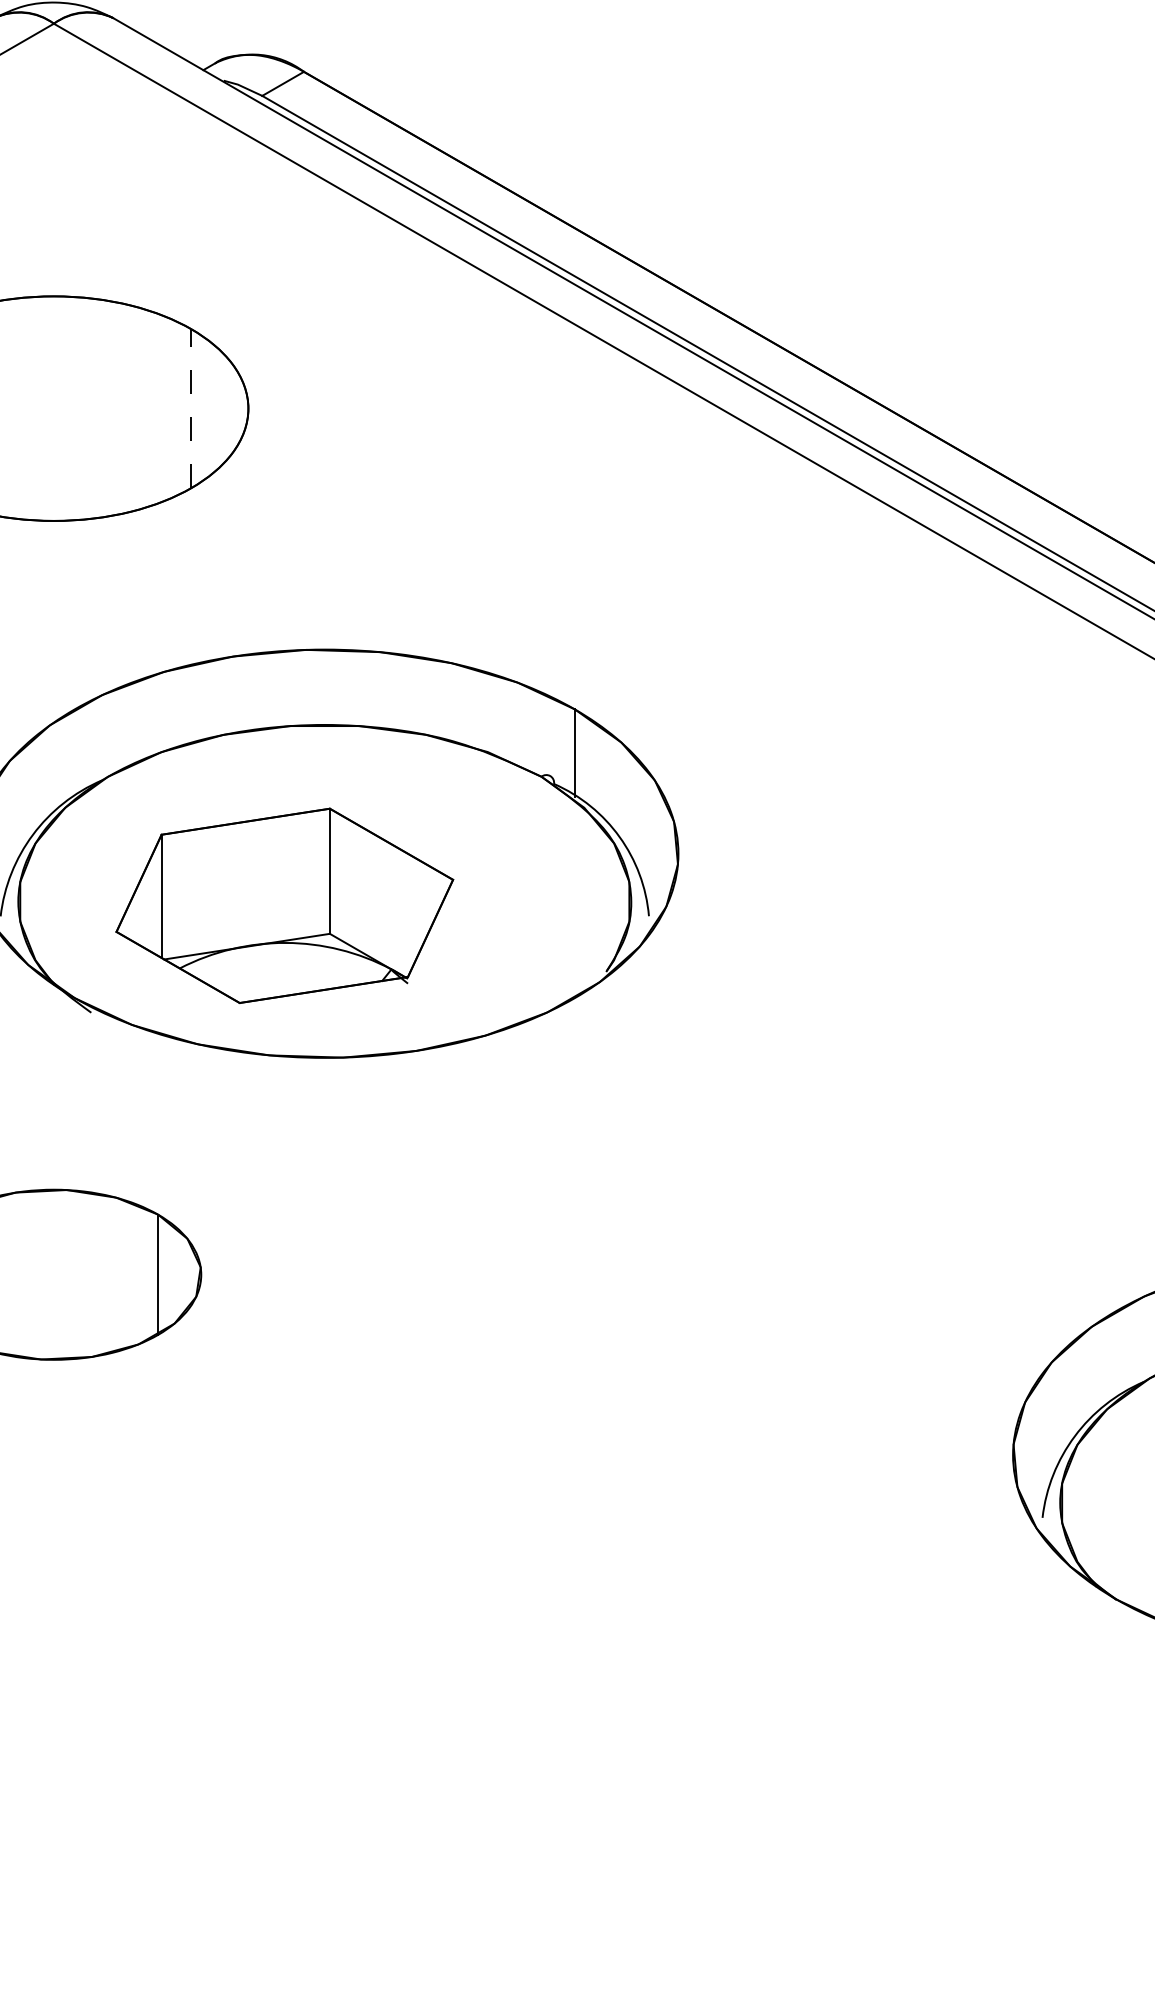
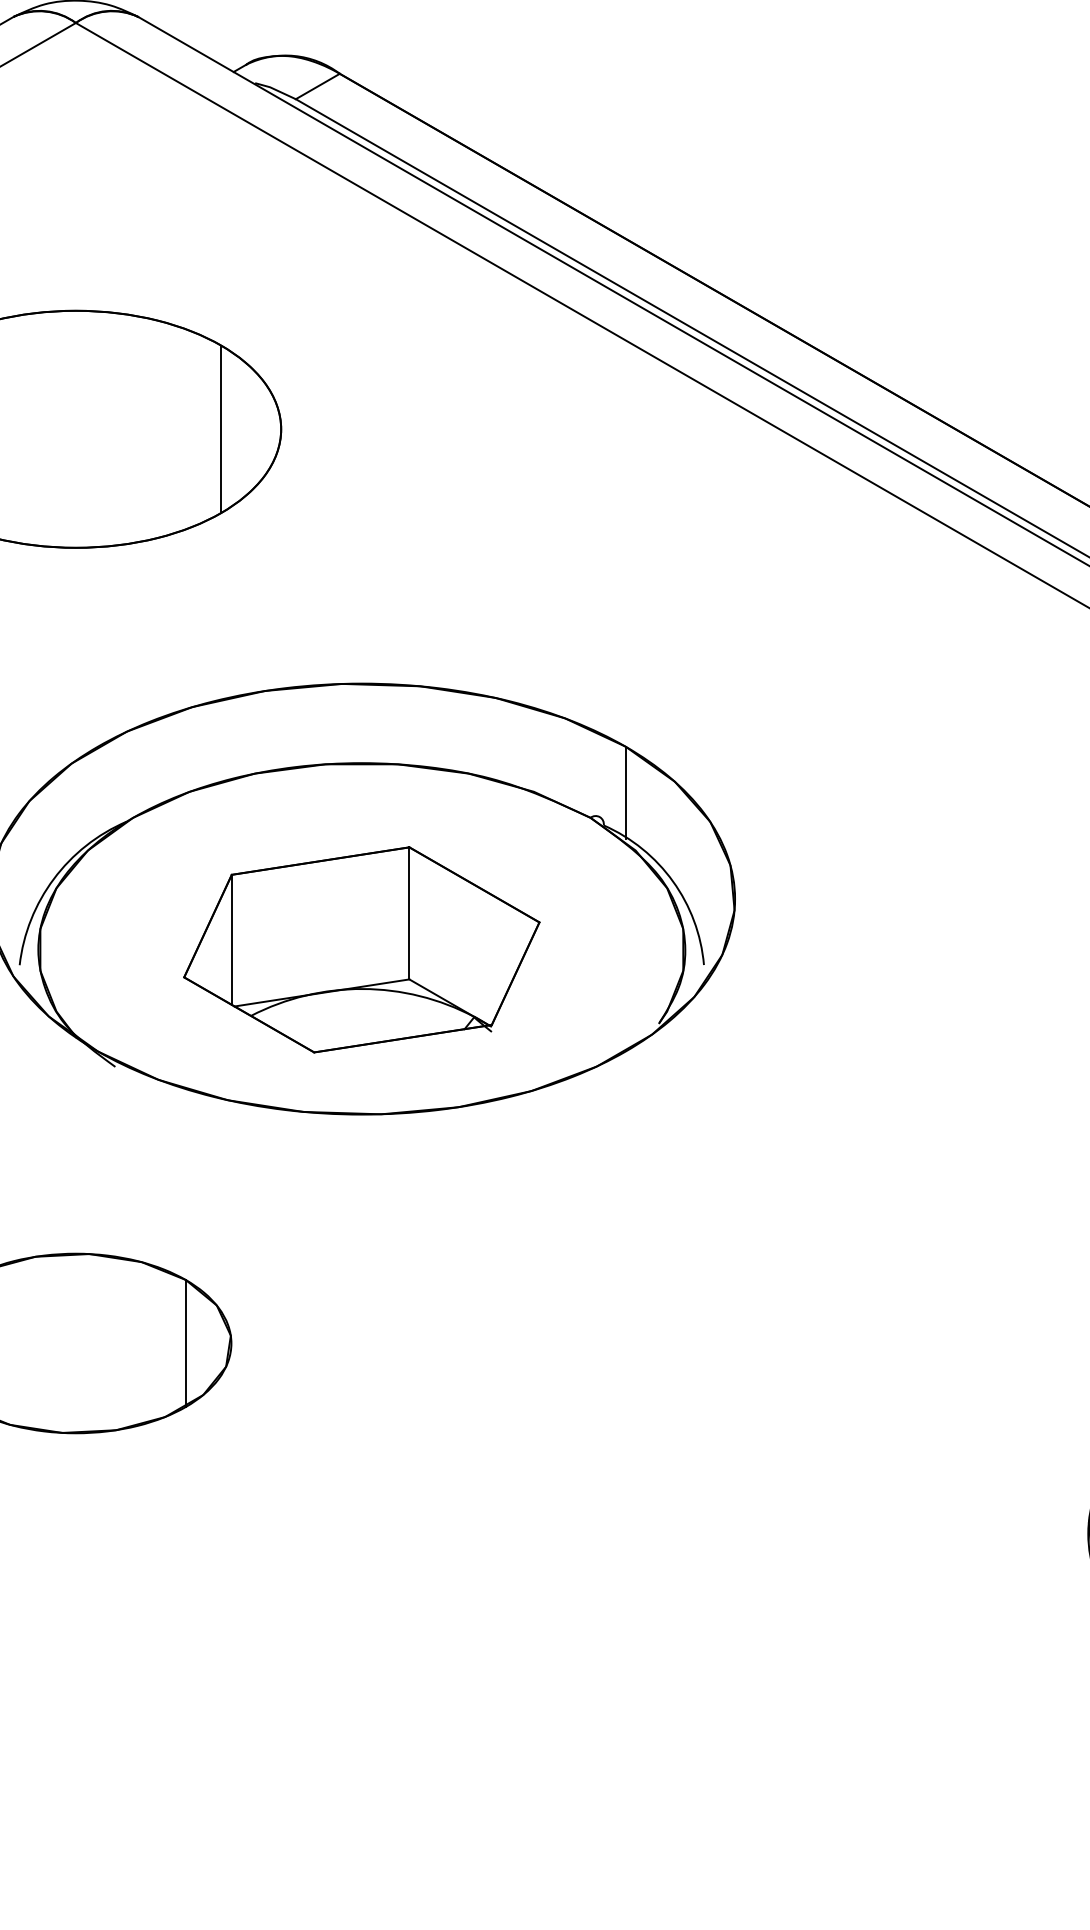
line: (191, 408) -> (221, 429), dashed -> solid
part: (284, 905) -> (361, 949), moved

